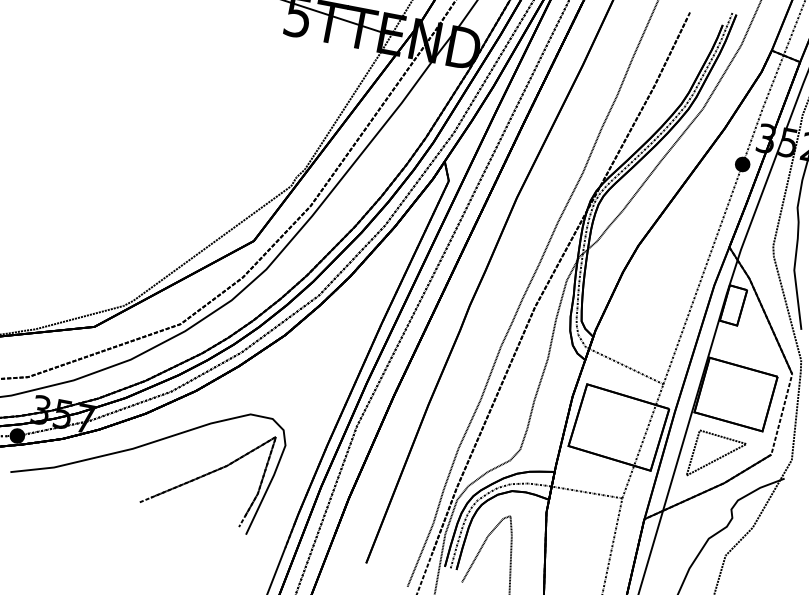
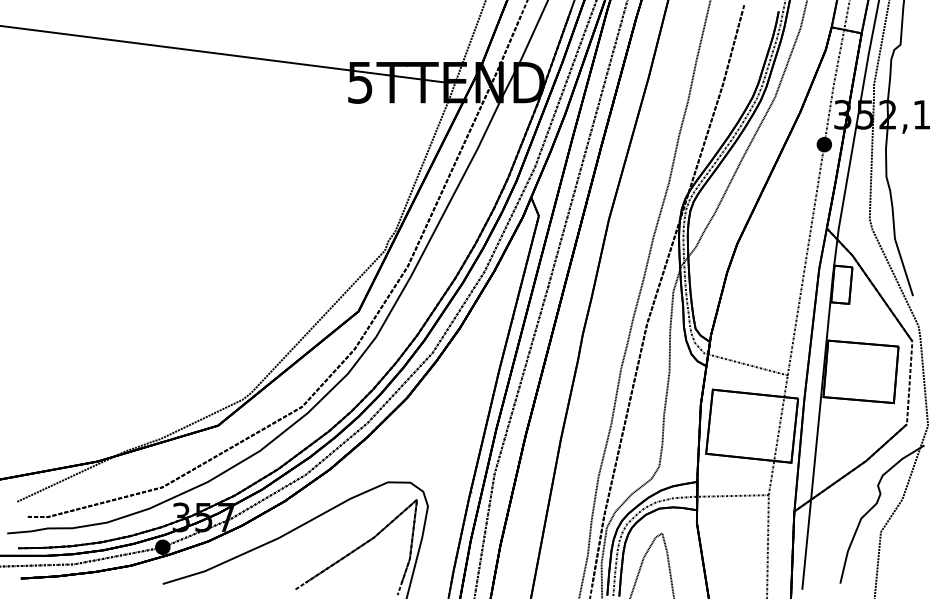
part: (716, 457) -> (853, 437), removed

